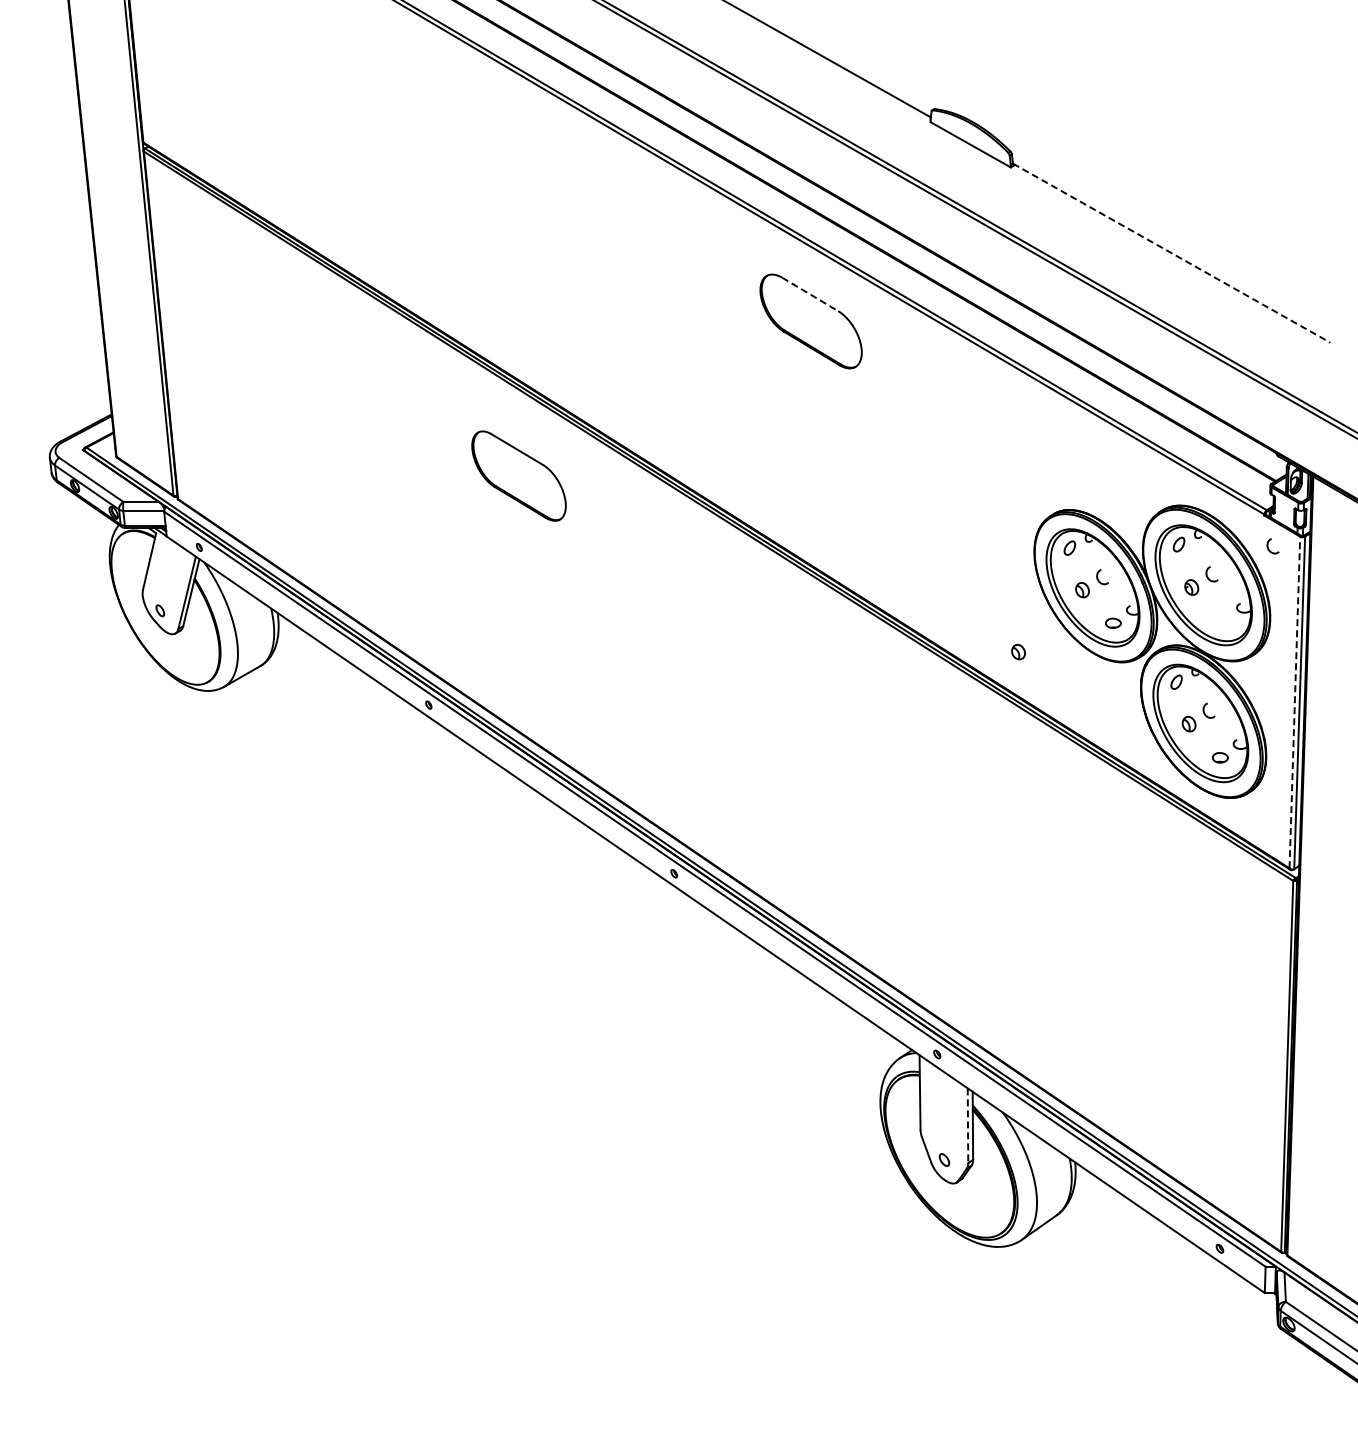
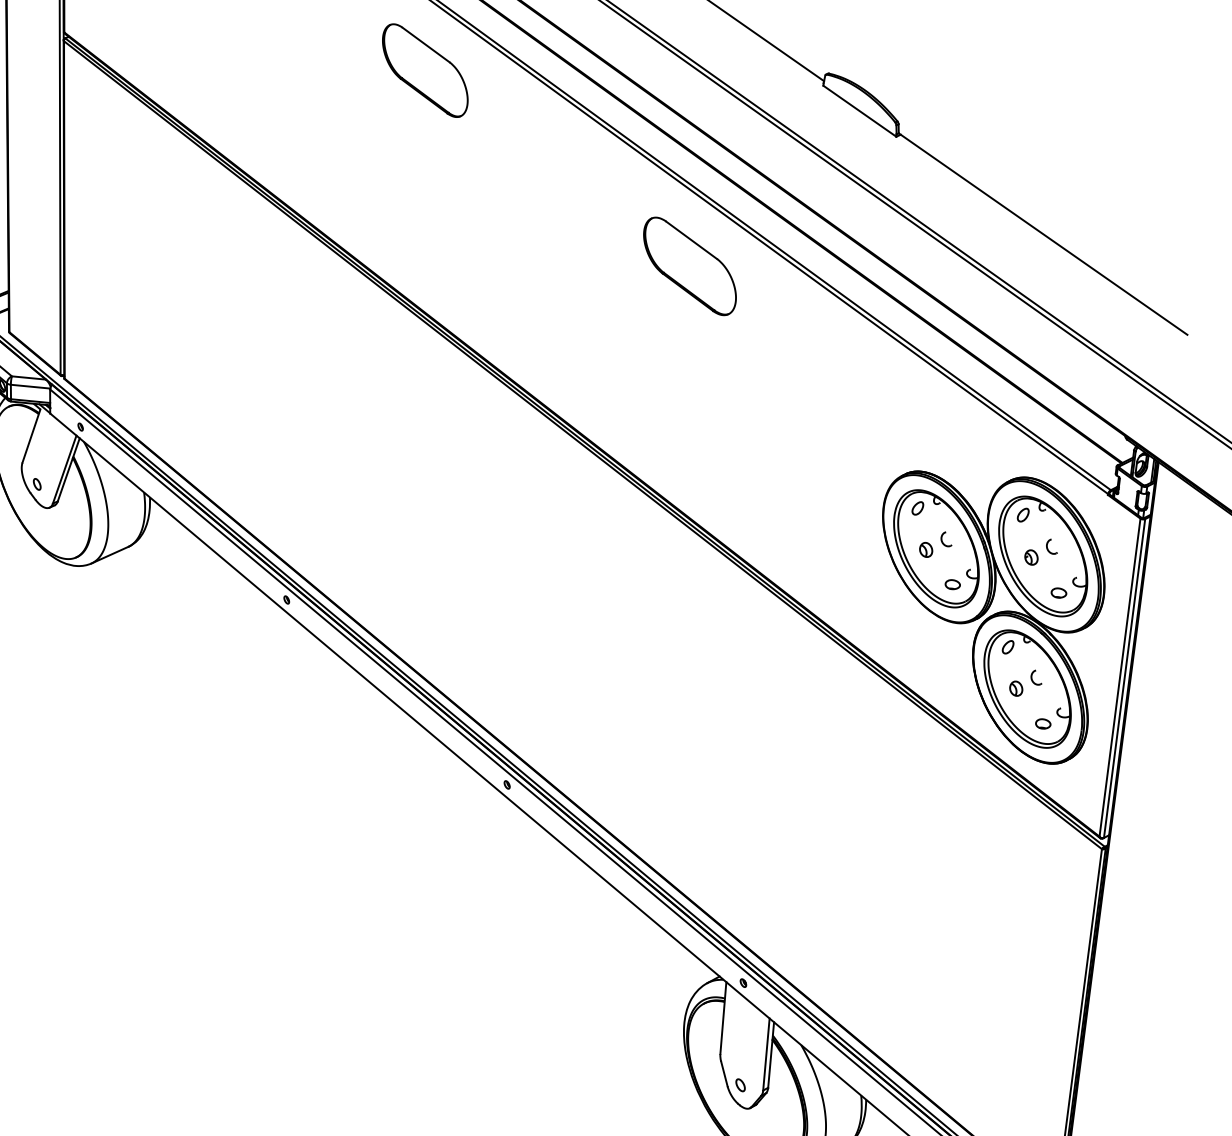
line: (1172, 253) -> (1043, 234), dashed -> solid
line: (810, 294) -> (691, 240), dashed -> solid
part: (518, 475) -> (424, 70), moved
part: (1272, 546) -> (1112, 525), removed
part: (1223, 621) -> (1058, 593), added
part: (1018, 652) -> (858, 603), removed
line: (1294, 702) -> (1119, 677), dashed -> solid
line: (968, 1126) -> (766, 1055), dashed -> solid

